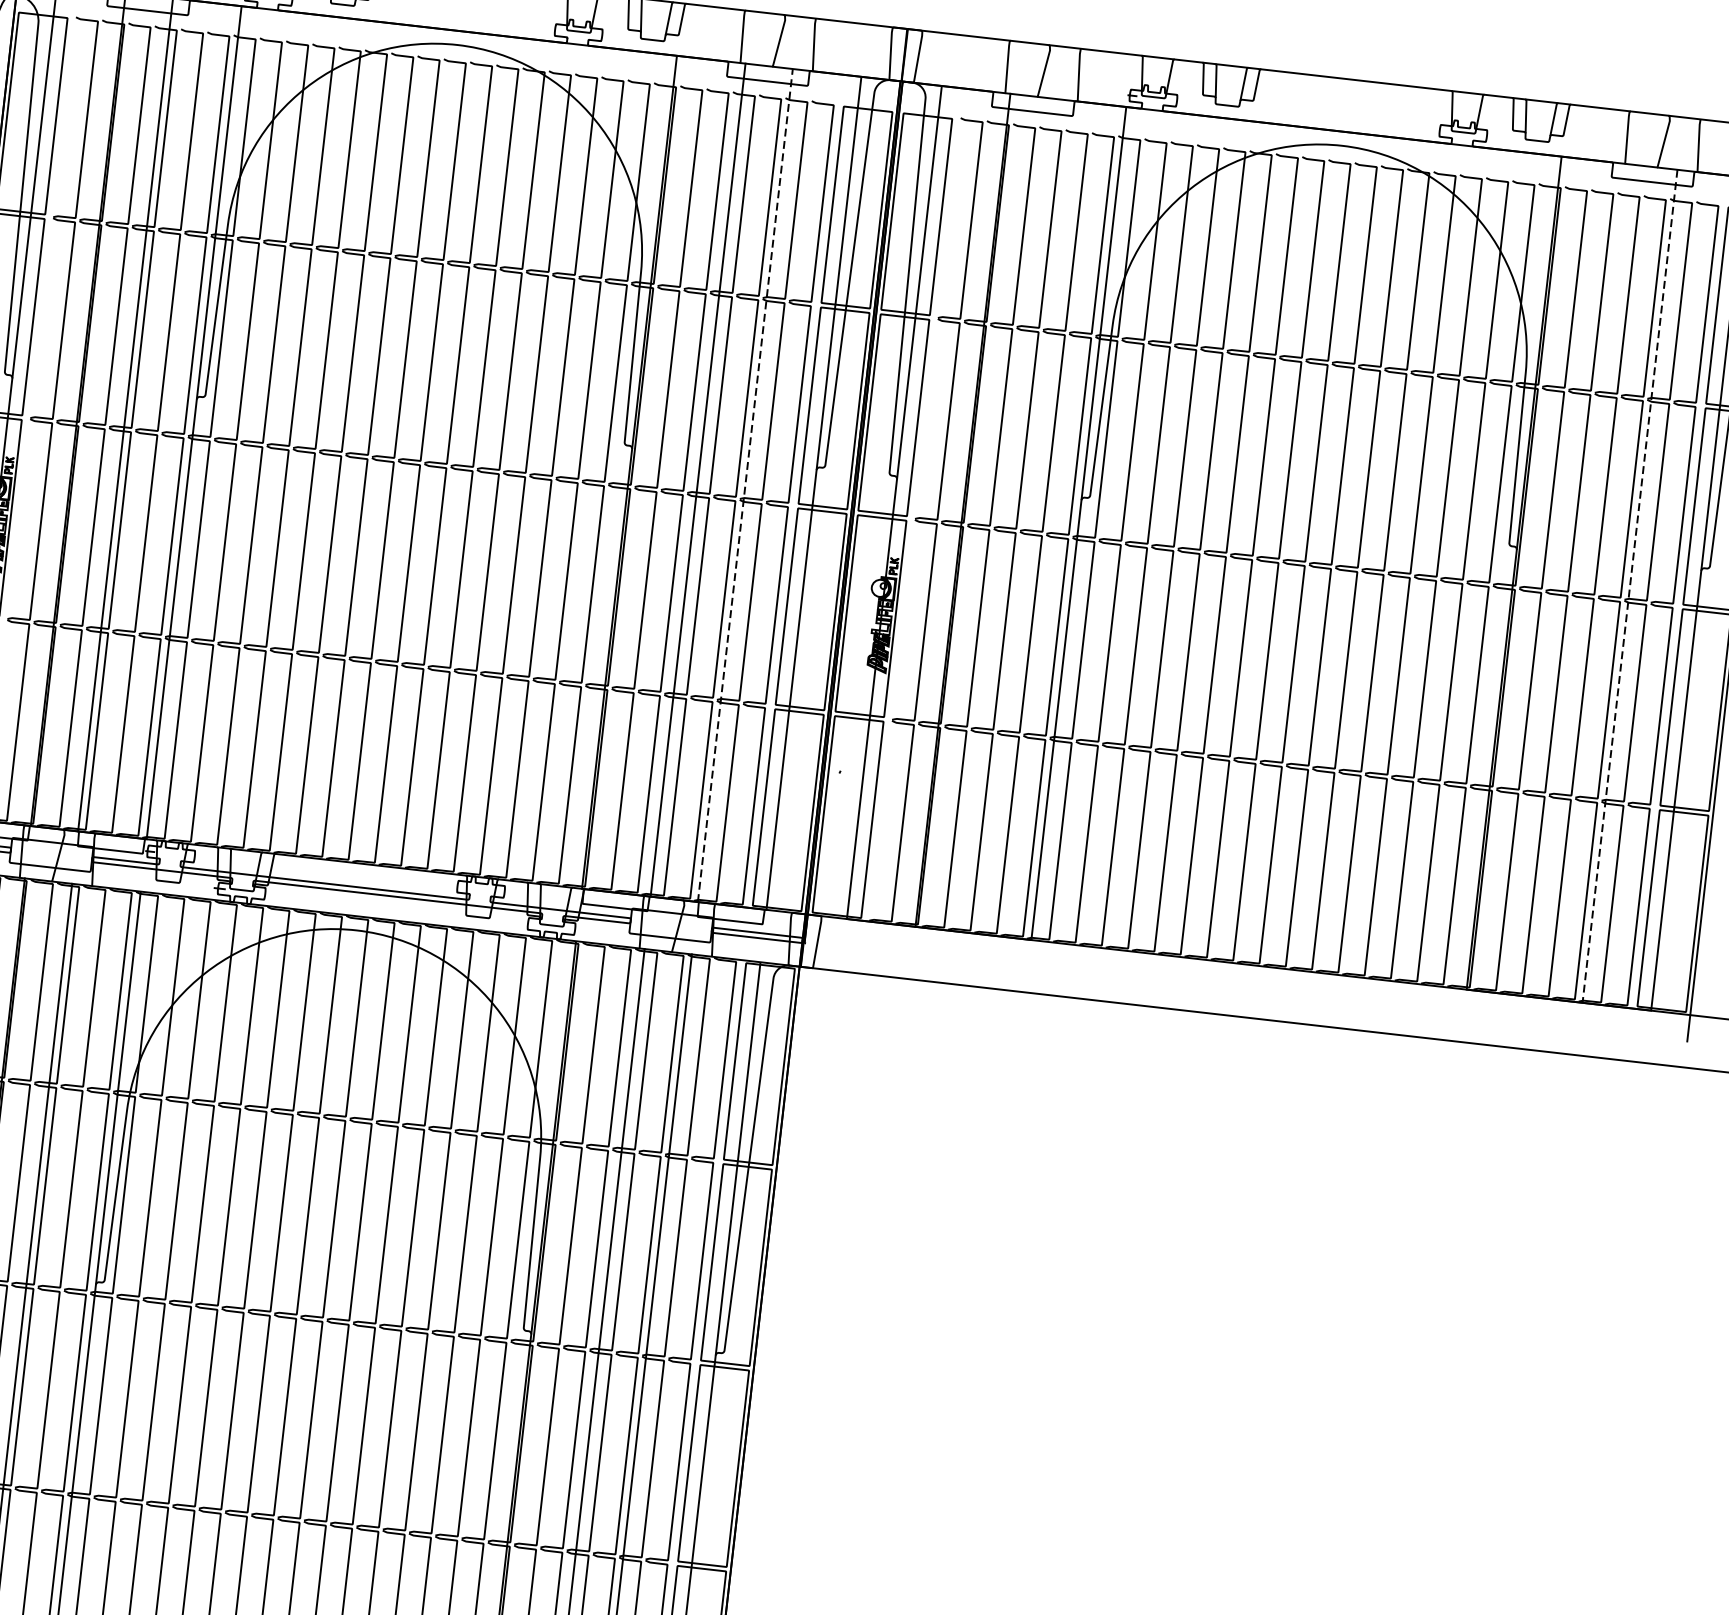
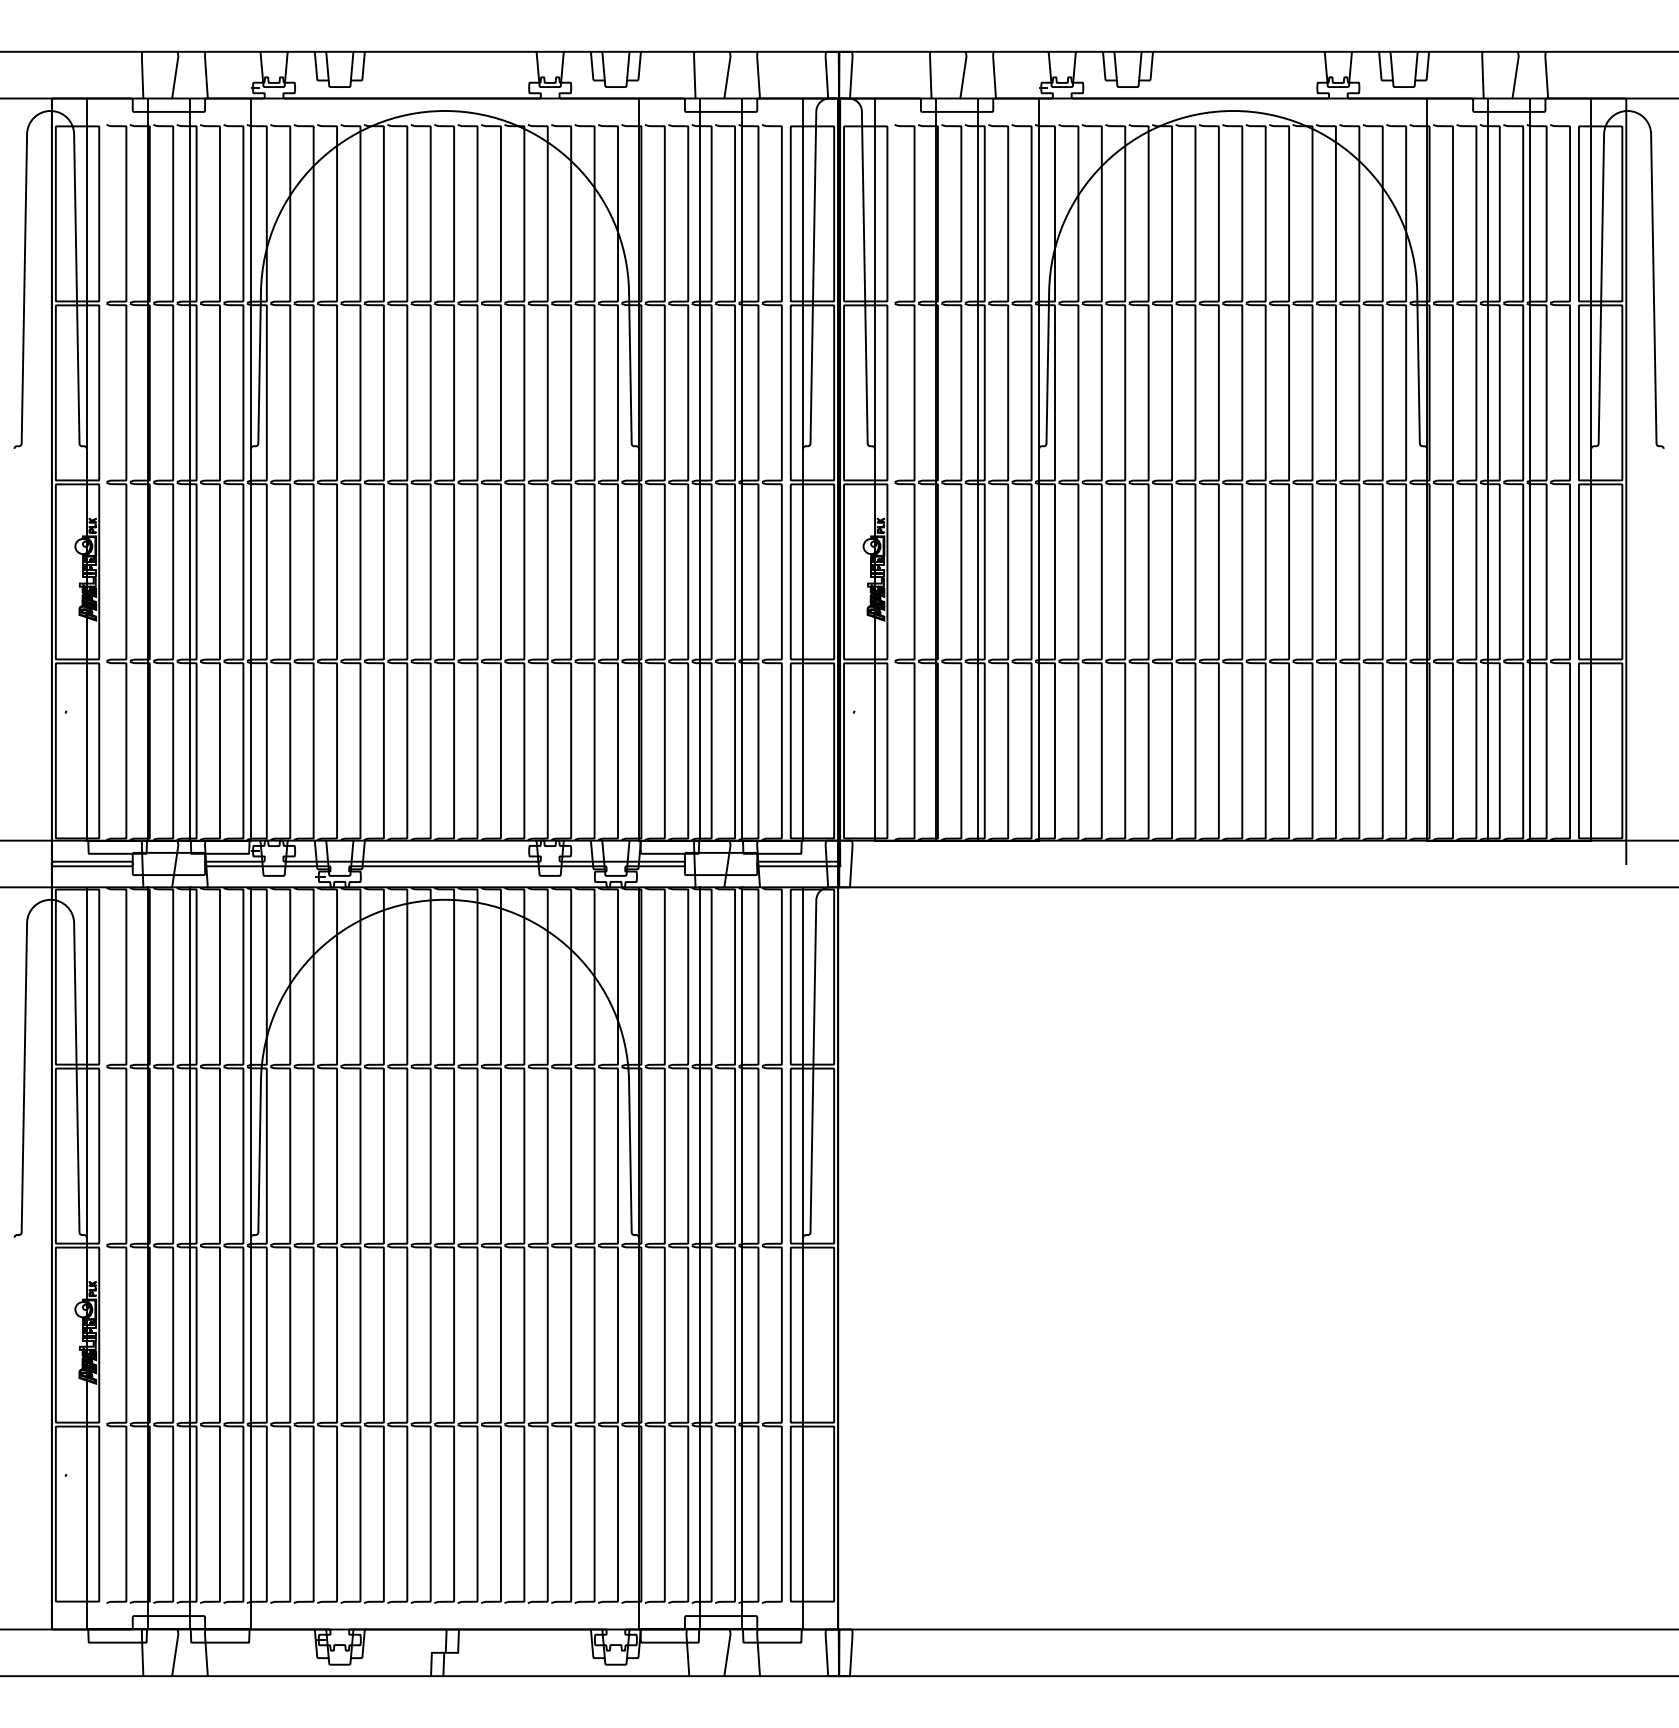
line: (745, 485) -> (742, 469), dashed -> solid
line: (1010, 515) -> (978, 469), added
line: (1583, 580) -> (1488, 469), added
line: (1630, 587) -> (1530, 470), dashed -> solid

